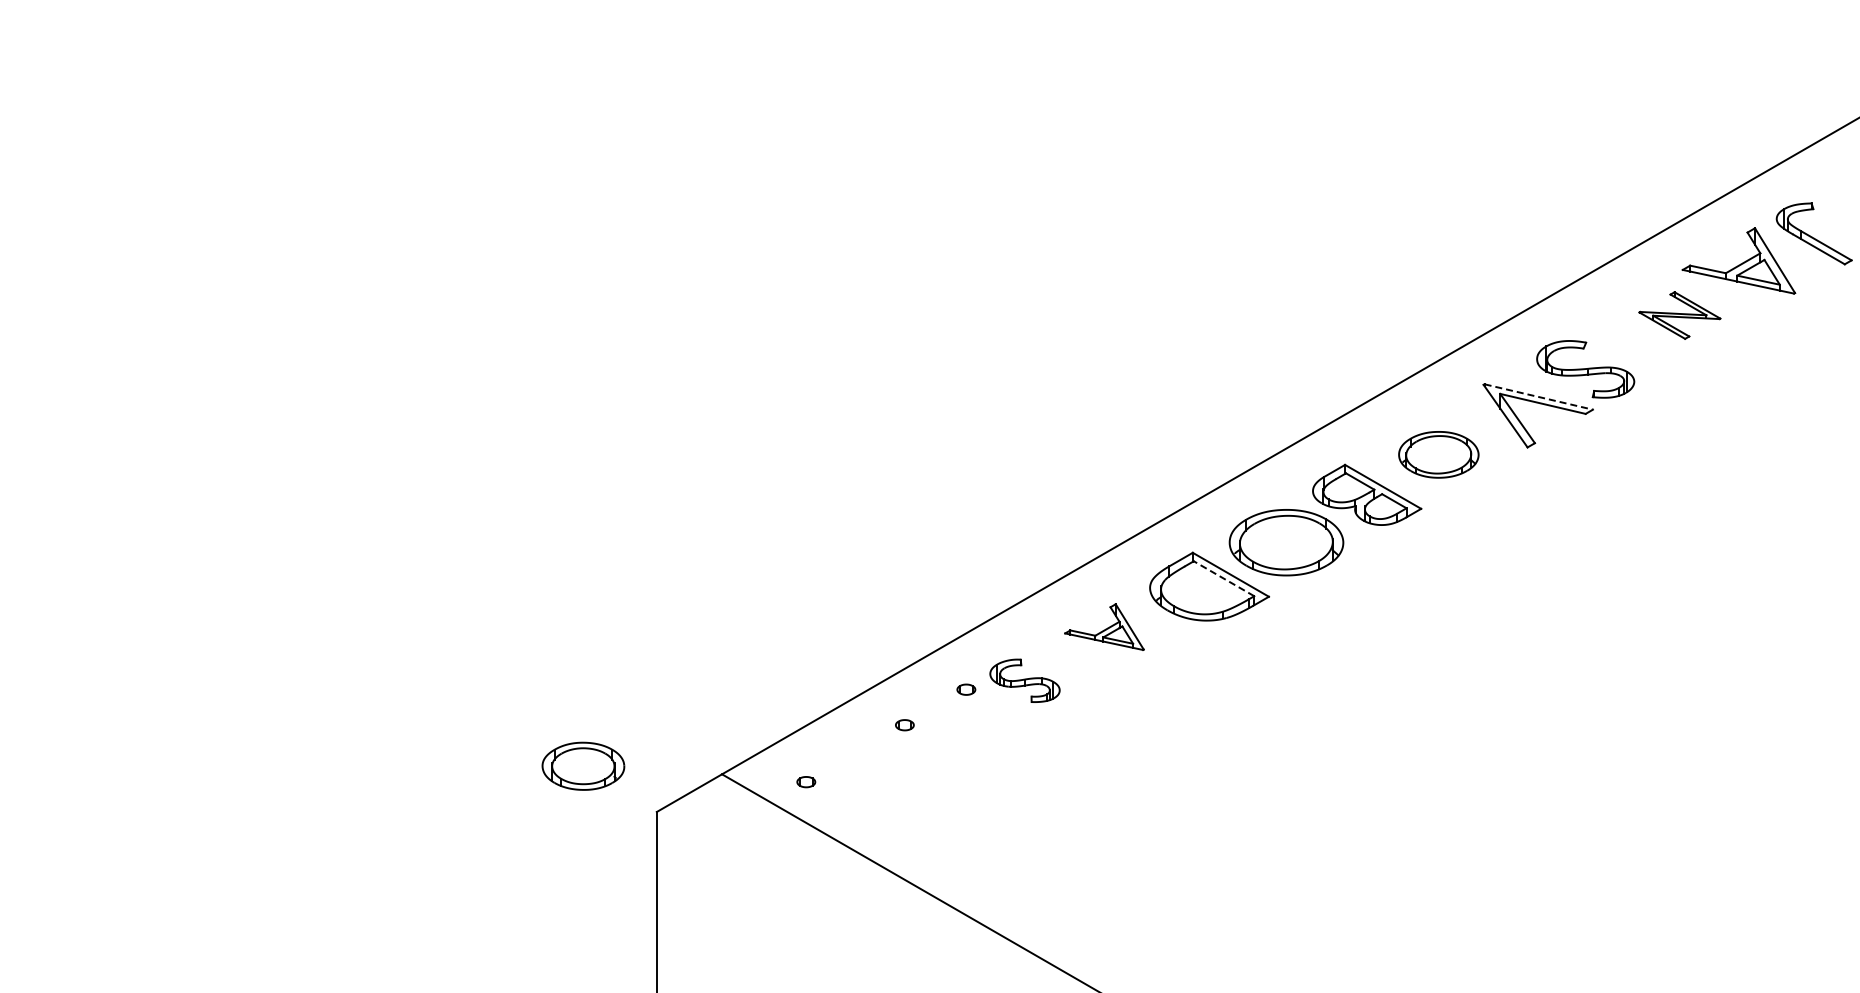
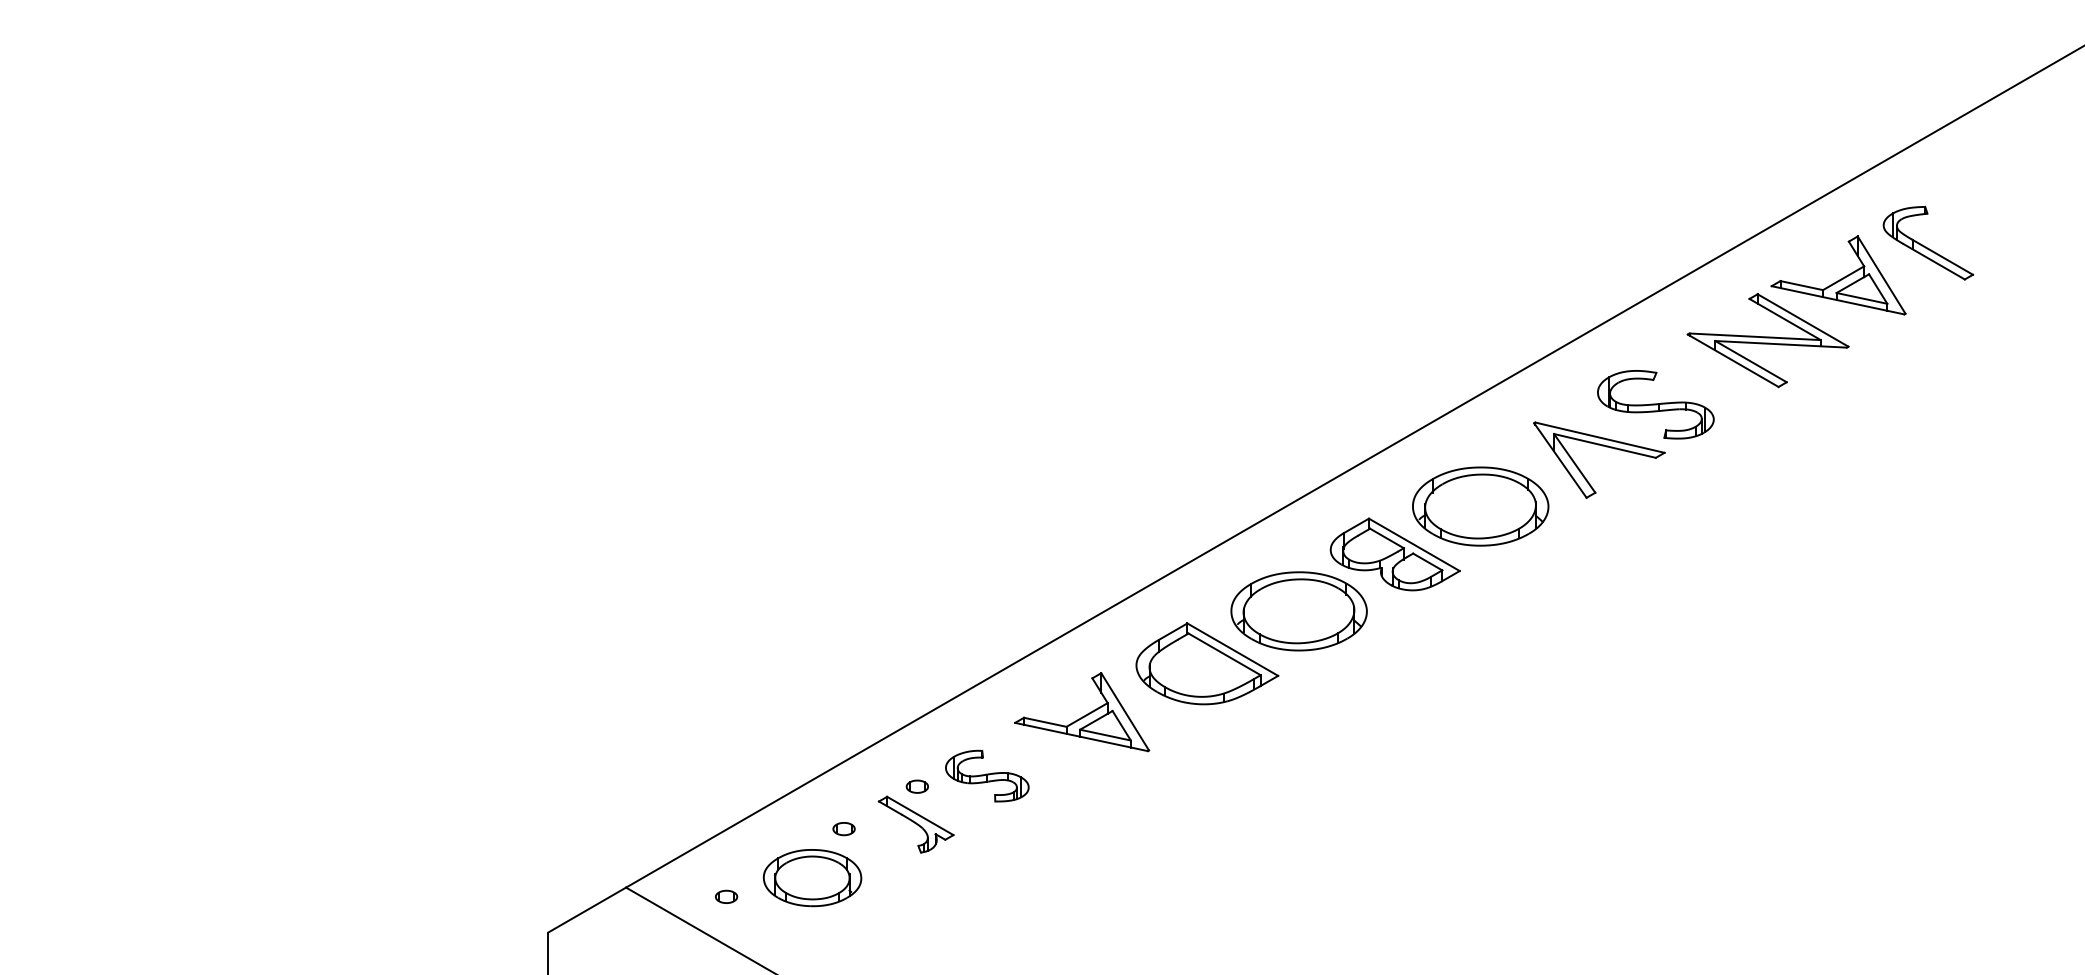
part: (1679, 315) -> (1767, 340), size x1.67
line: (1538, 397) -> (1599, 438), dashed -> solid
part: (1438, 454) -> (1480, 506), size x1.43
line: (1224, 578) -> (1225, 654), dashed -> solid
part: (1104, 626) -> (1082, 711), size x1.43
part: (965, 721) -> (916, 824), added
part: (583, 765) -> (812, 877), moved

